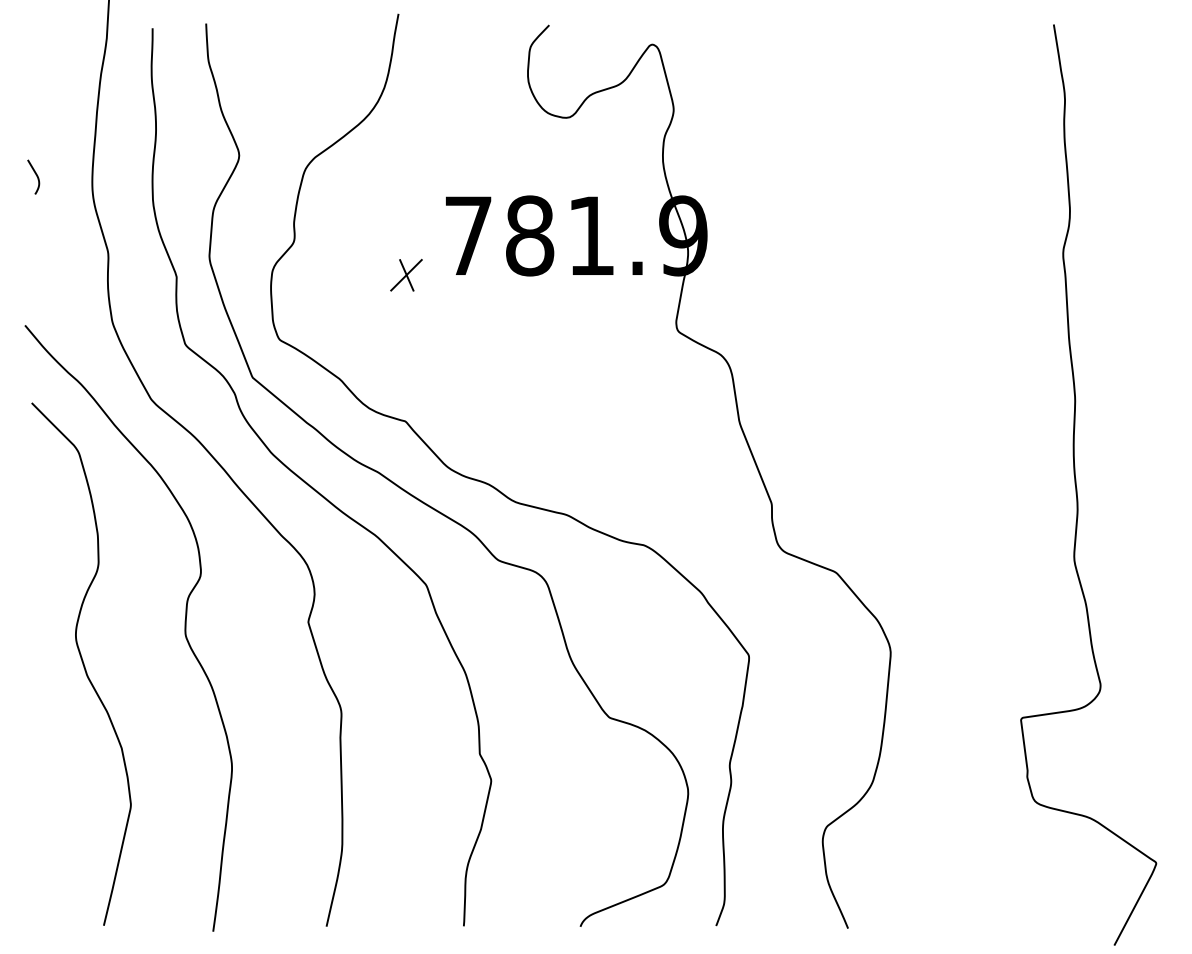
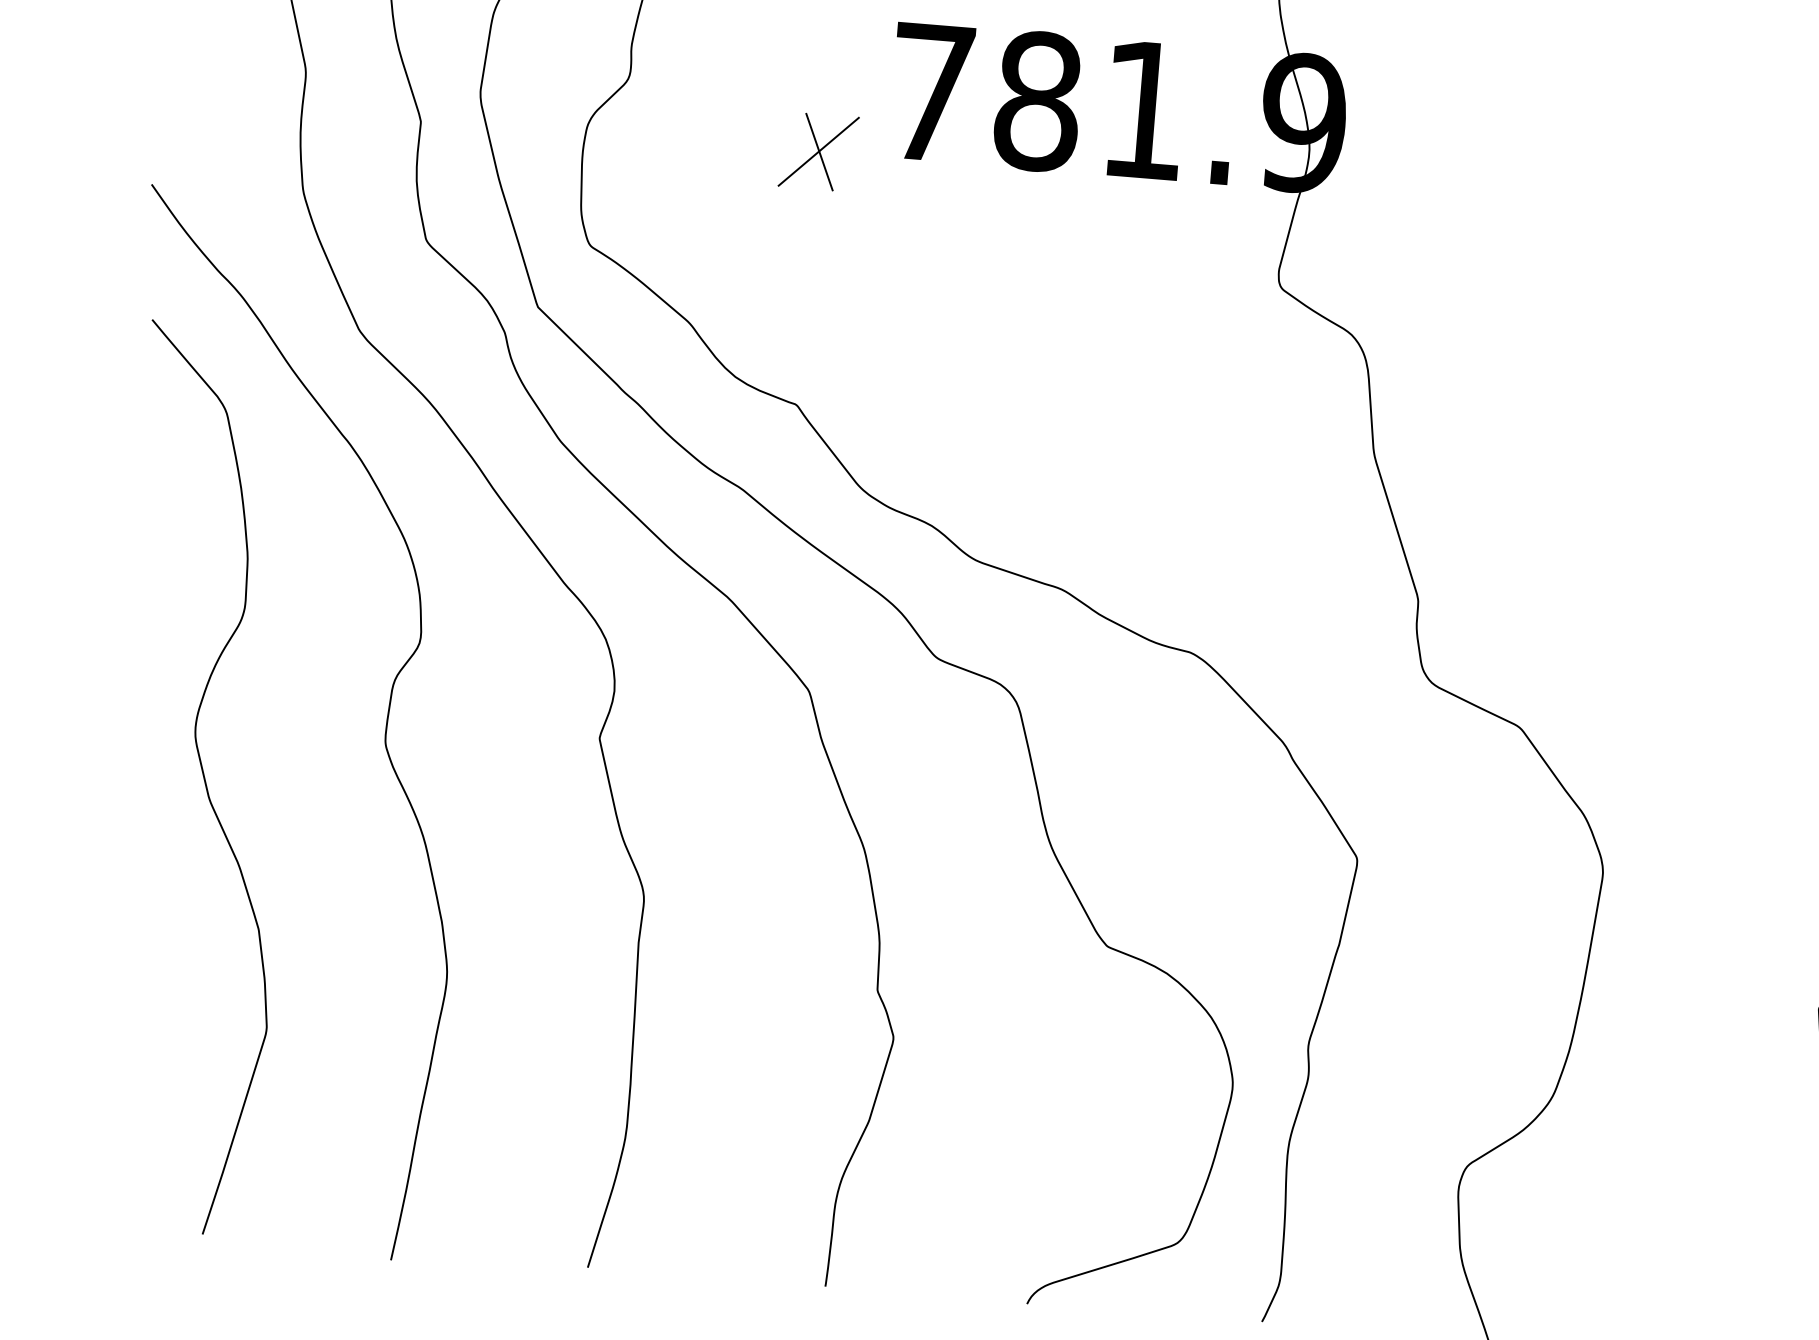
part: (406, 275) -> (818, 152), size x1.4

